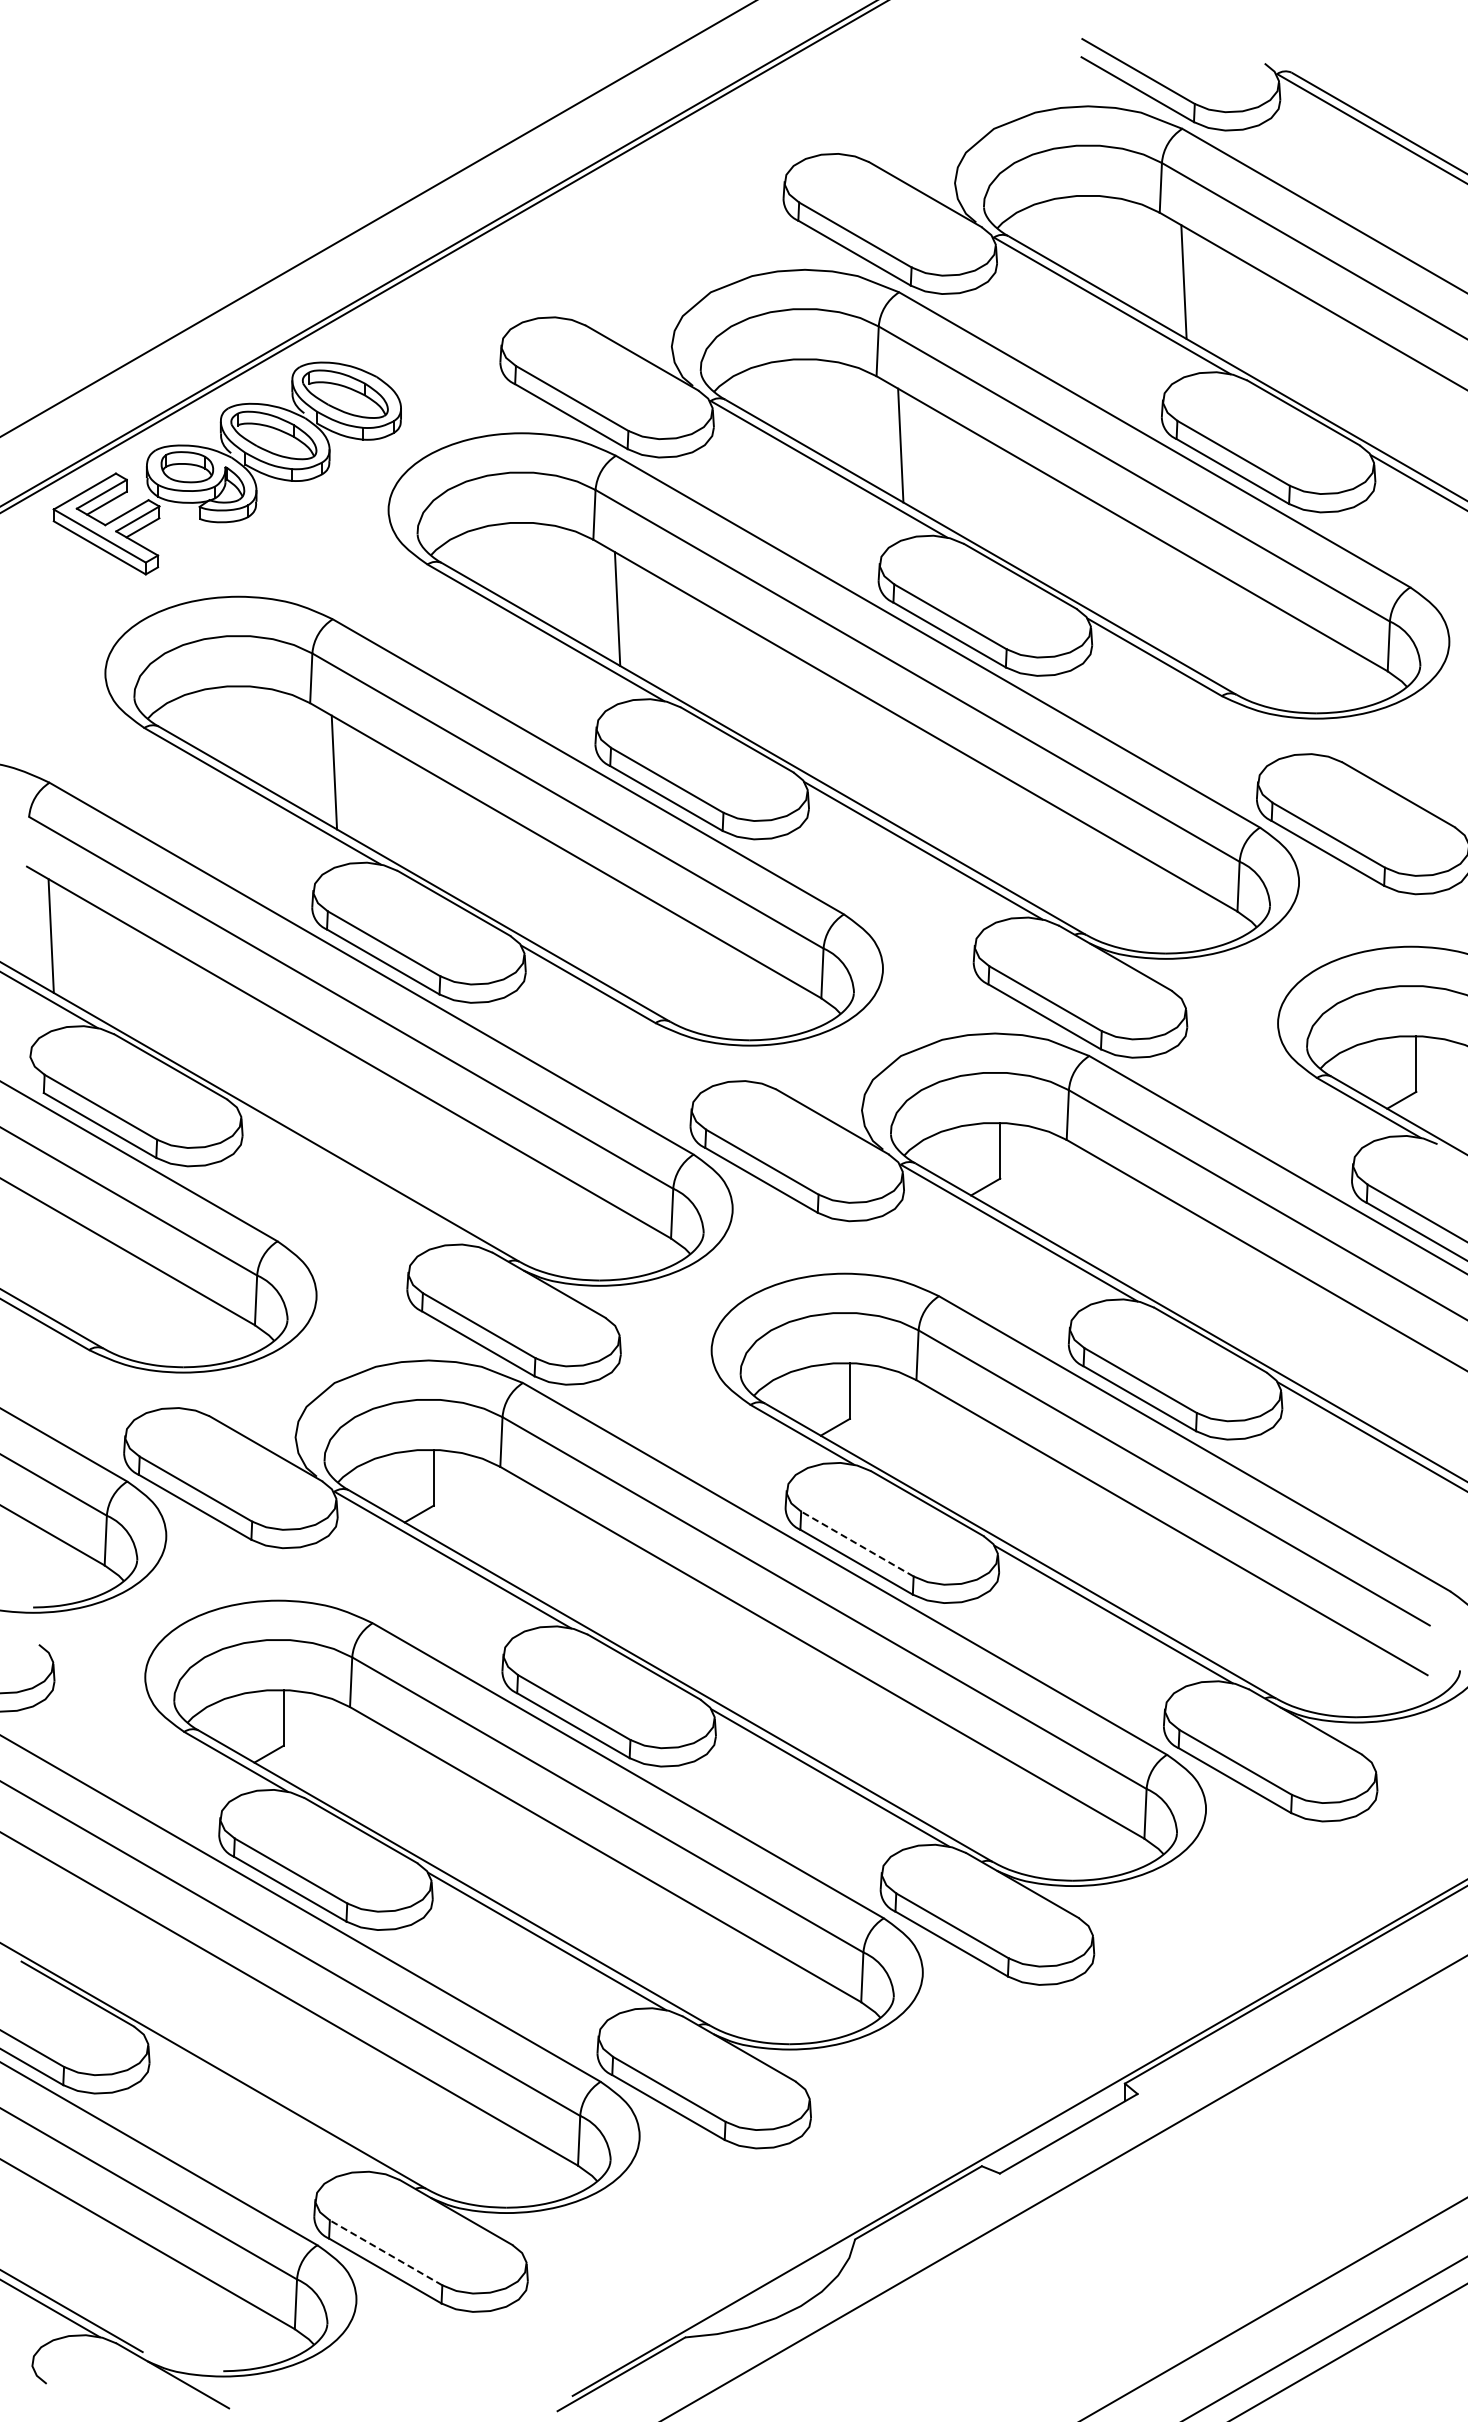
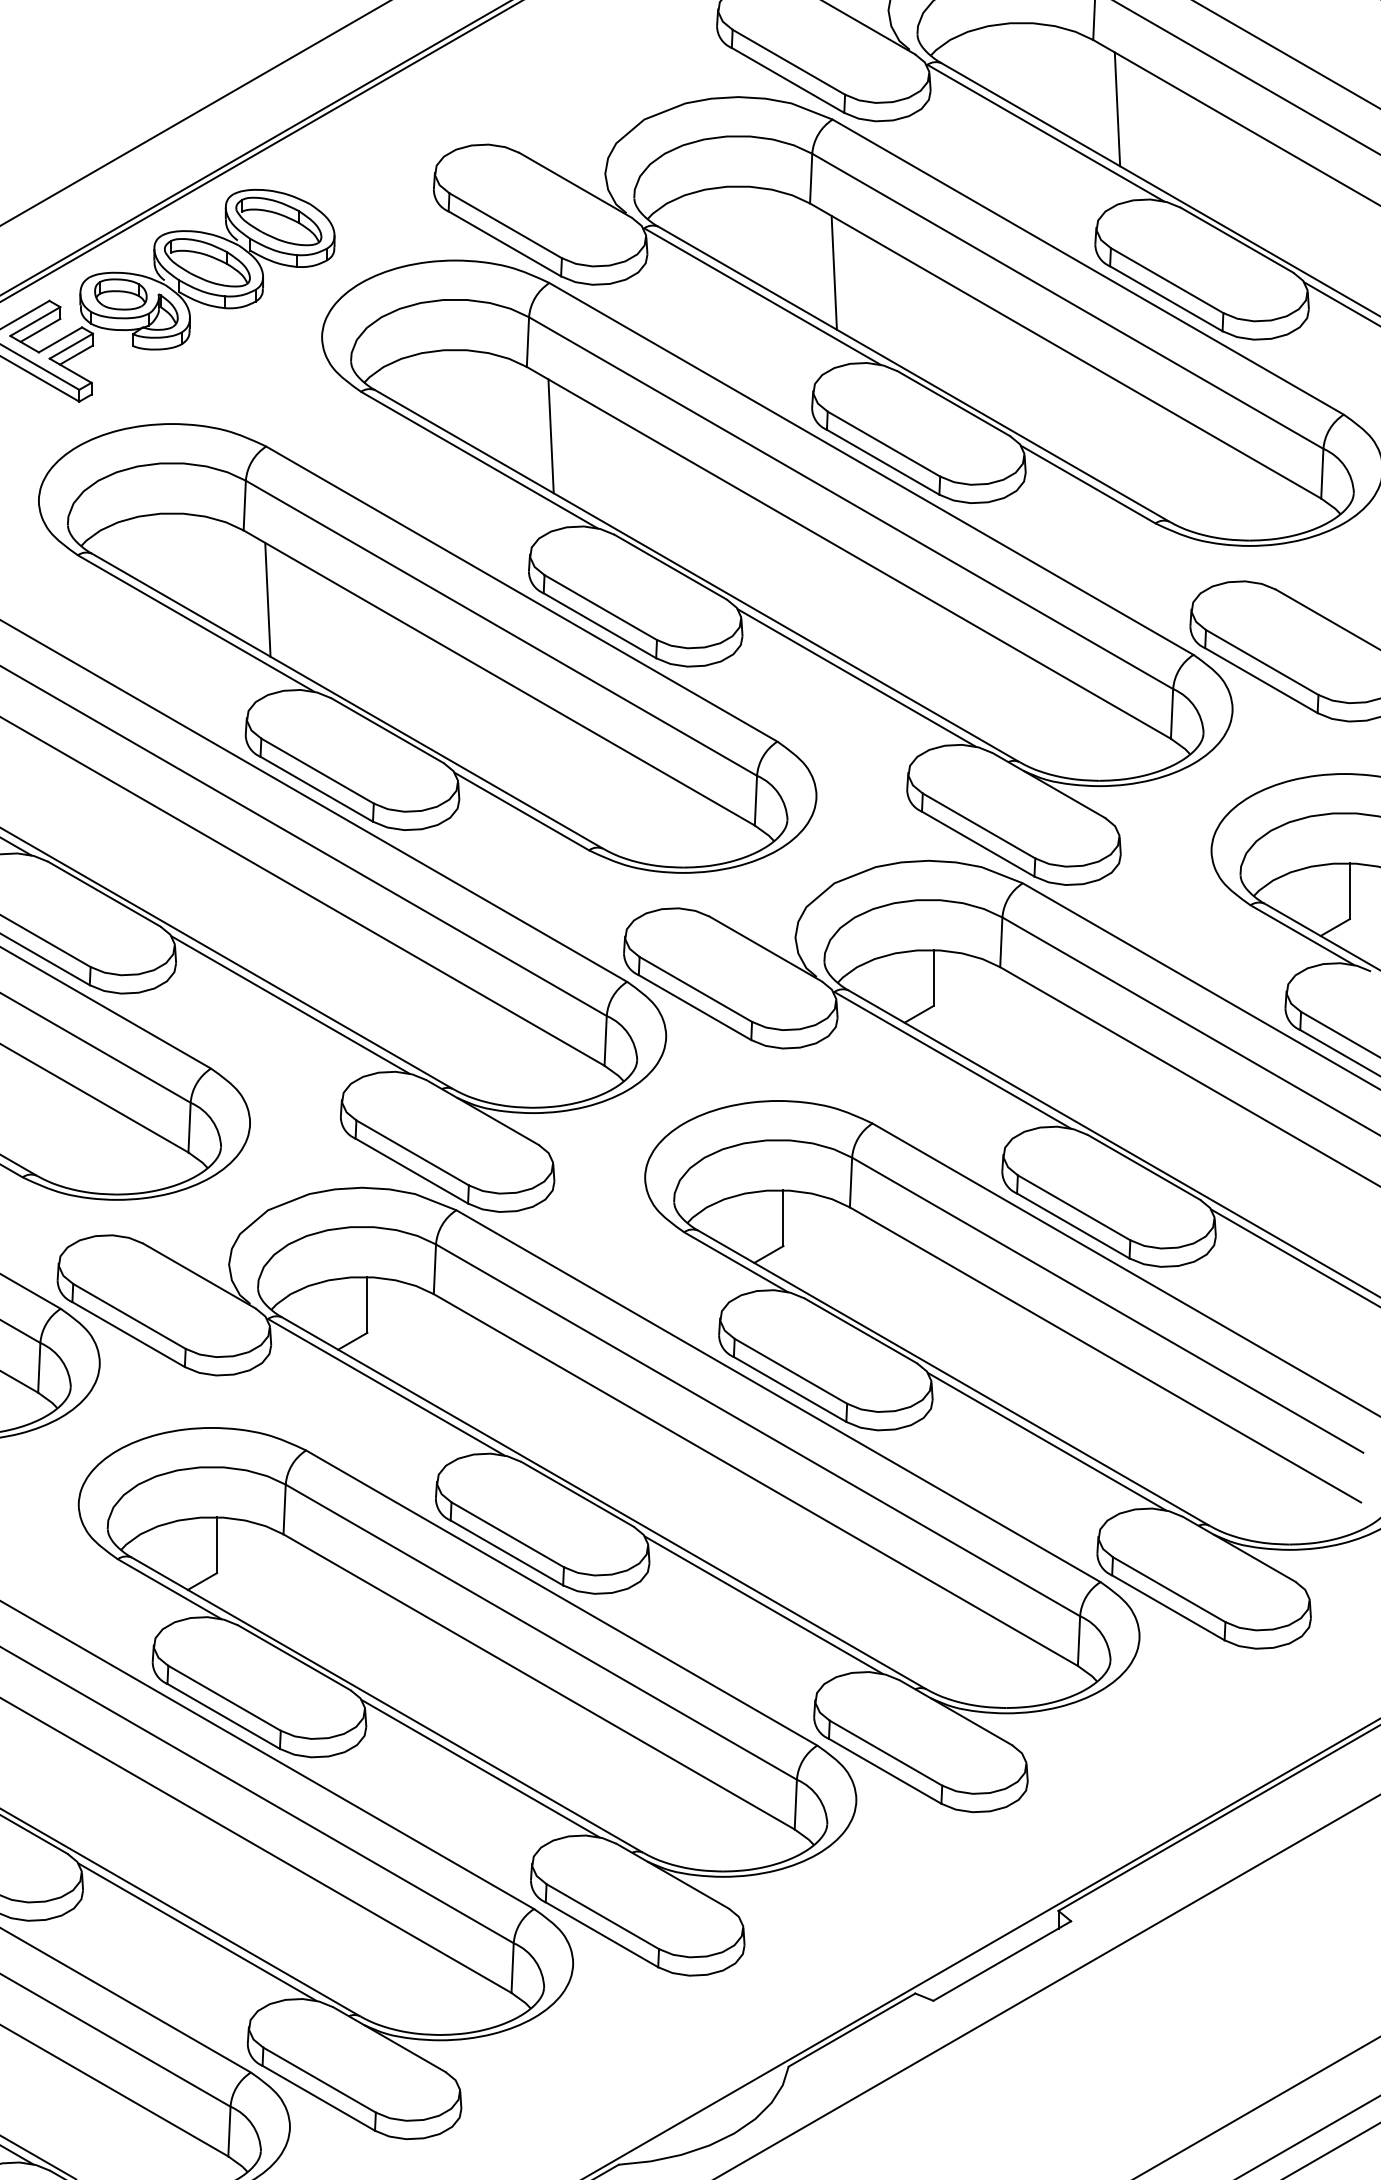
line: (357, 1177) -> (291, 1004), added
line: (857, 1544) -> (791, 1371), dashed -> solid
line: (263, 2104) -> (197, 1931), added
line: (386, 2252) -> (320, 2079), dashed -> solid

